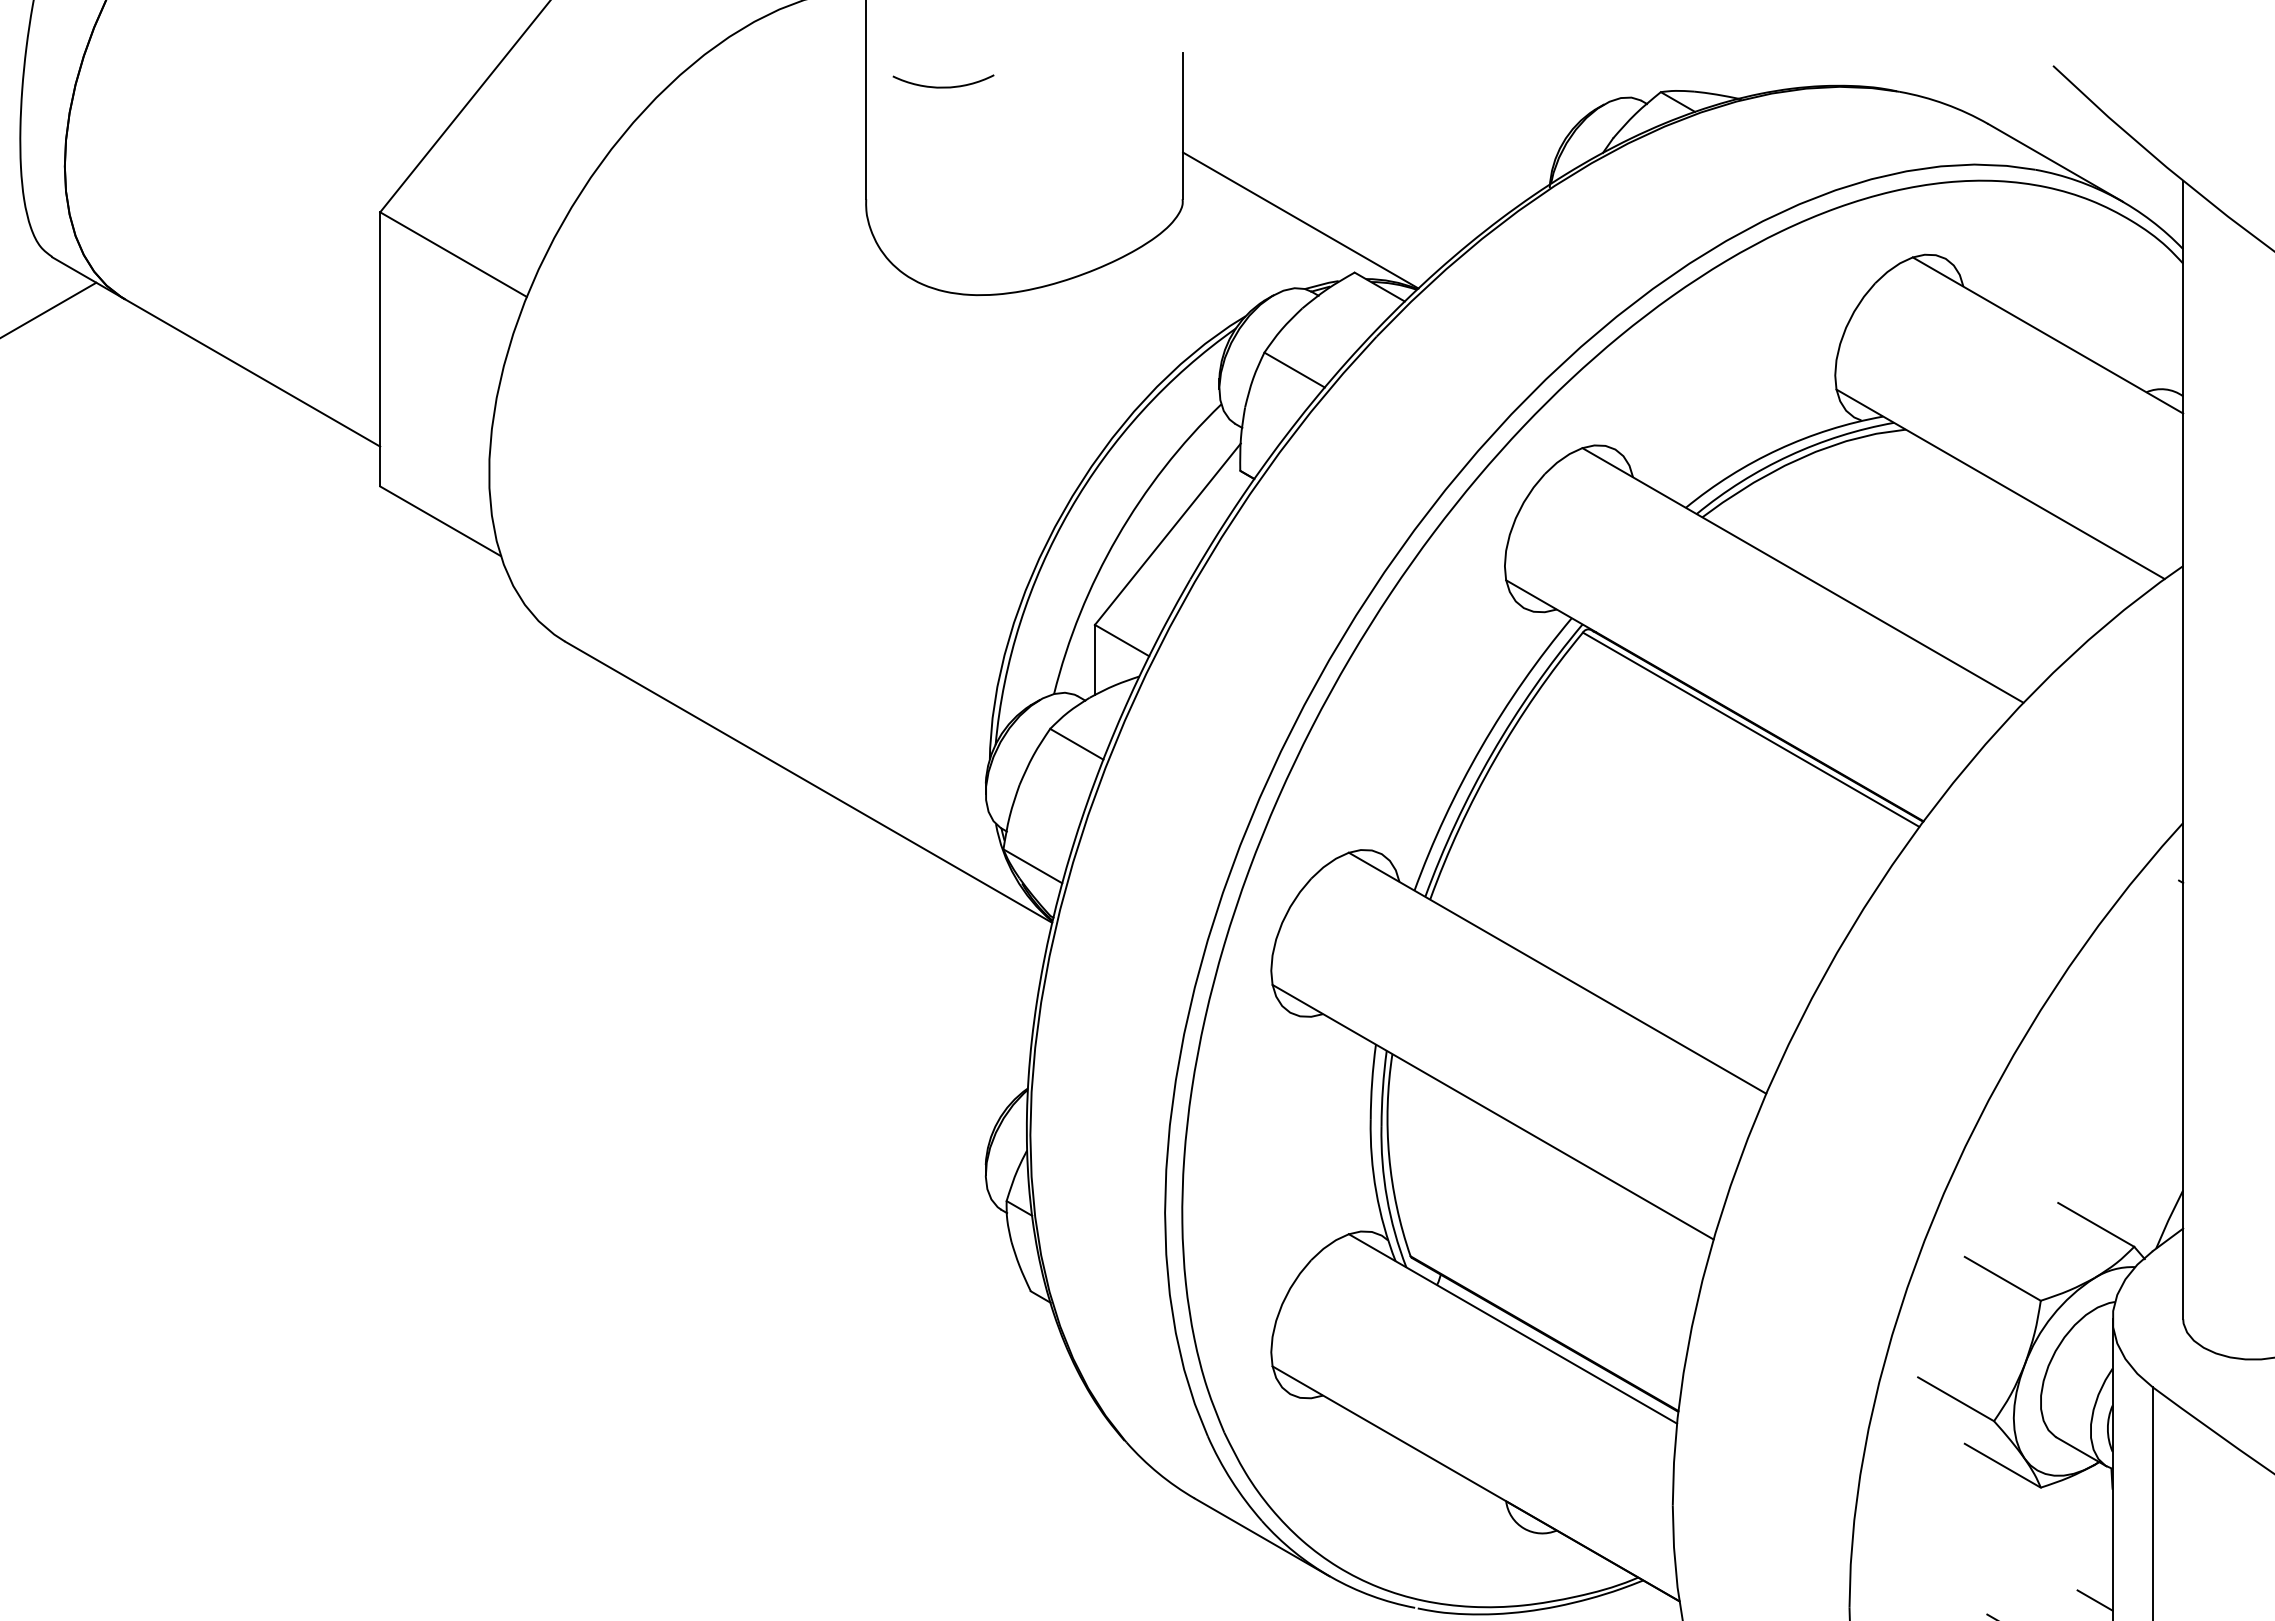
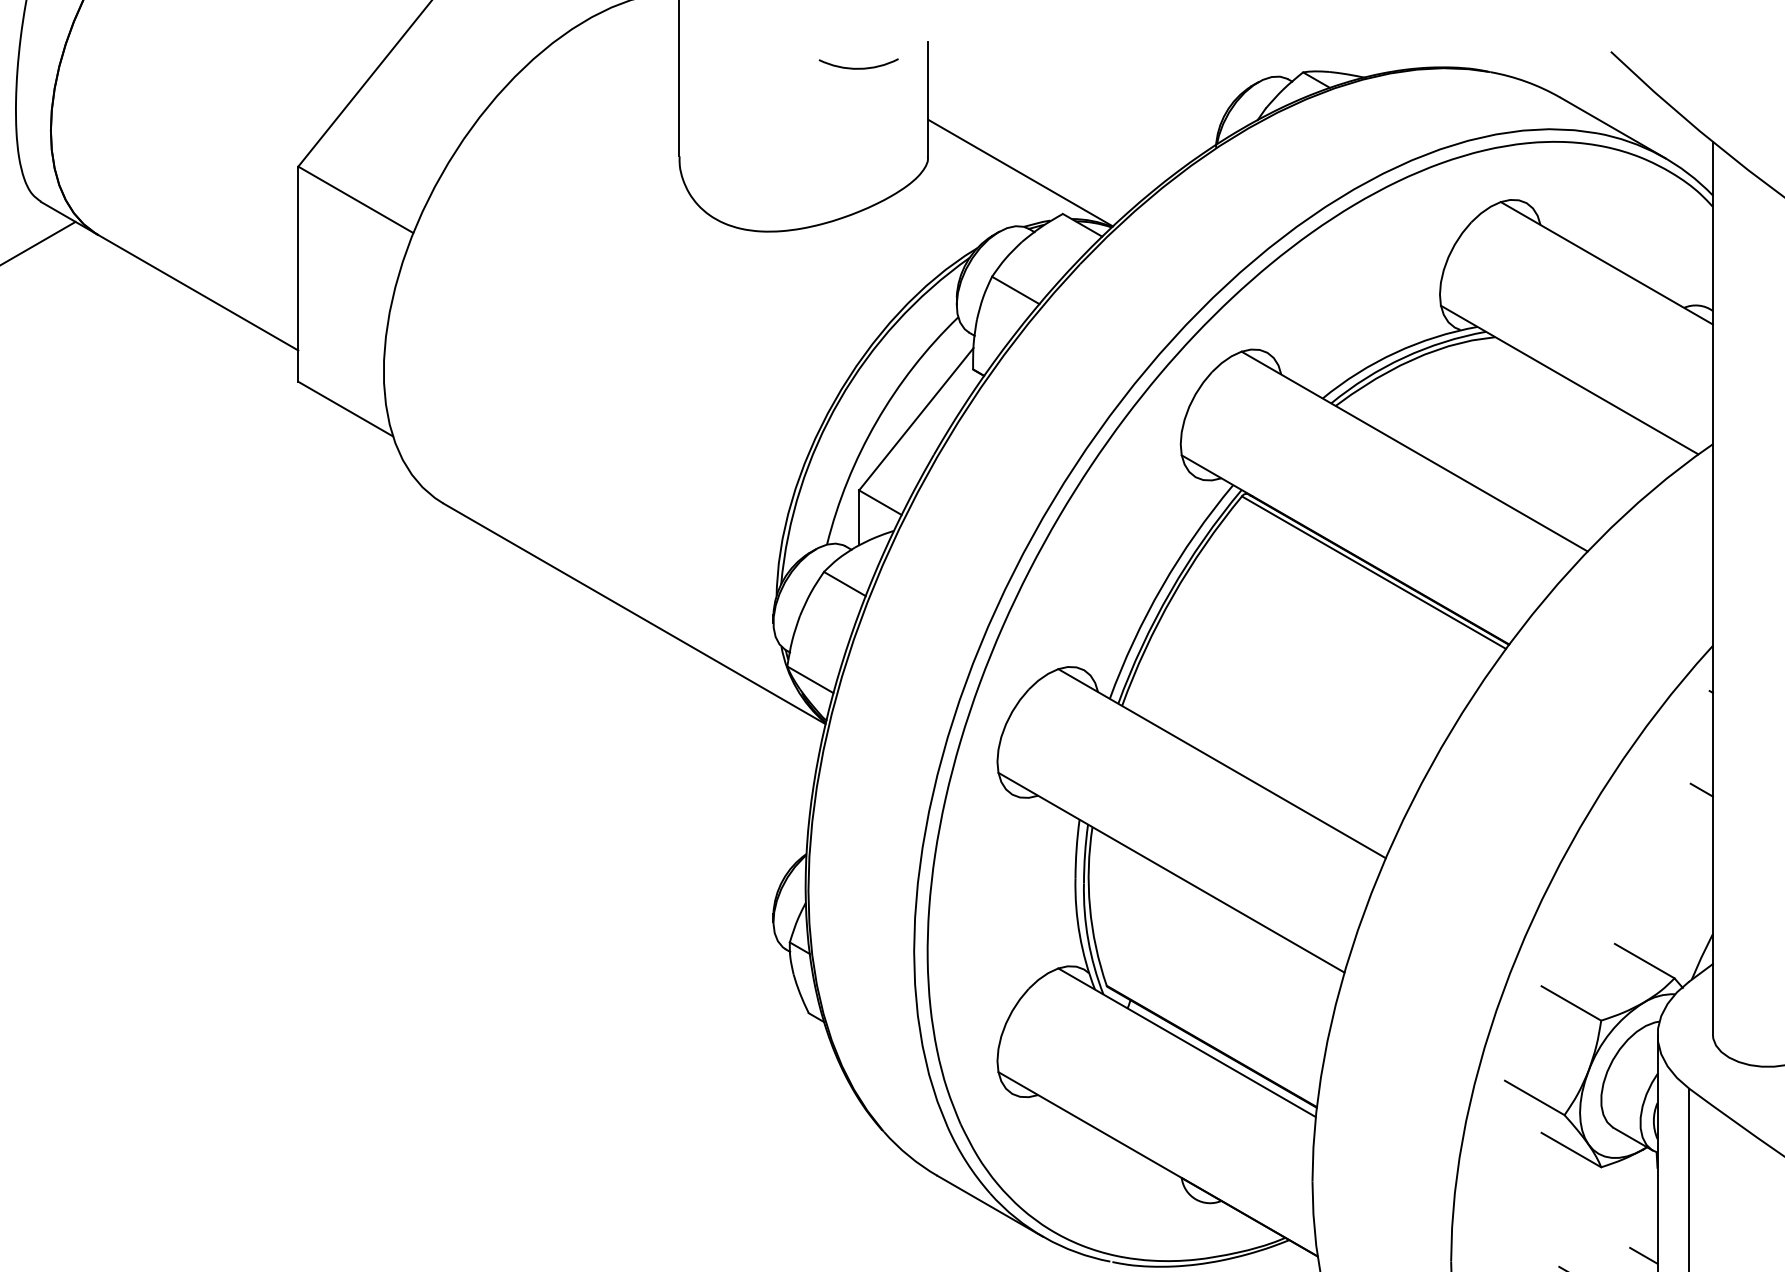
arc: (943, 86) -> (858, 67), moved
line: (2168, 1006) -> (1701, 789), added

